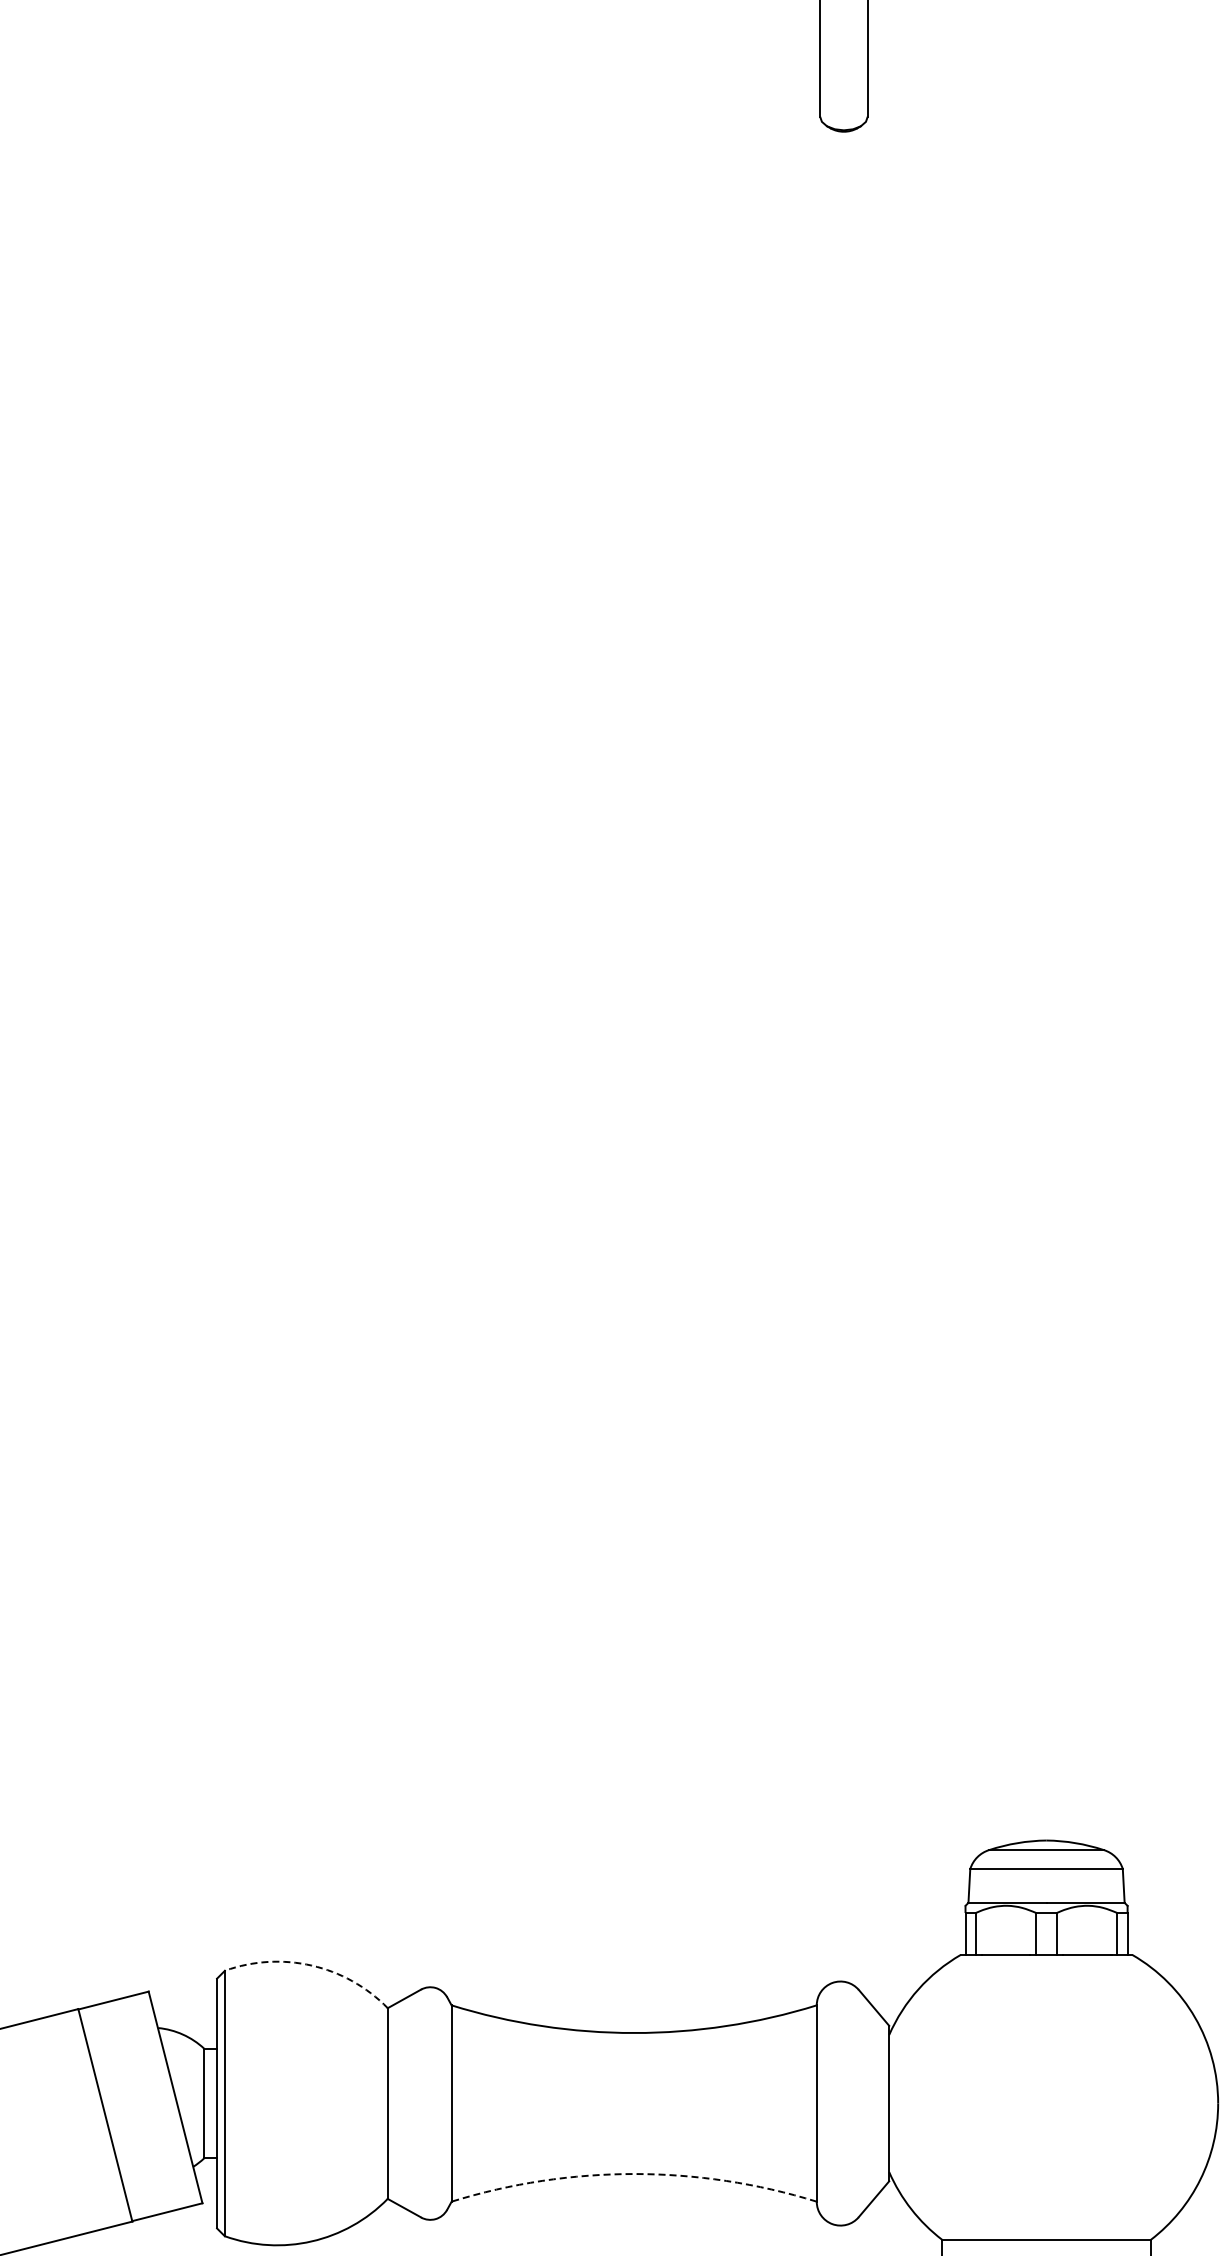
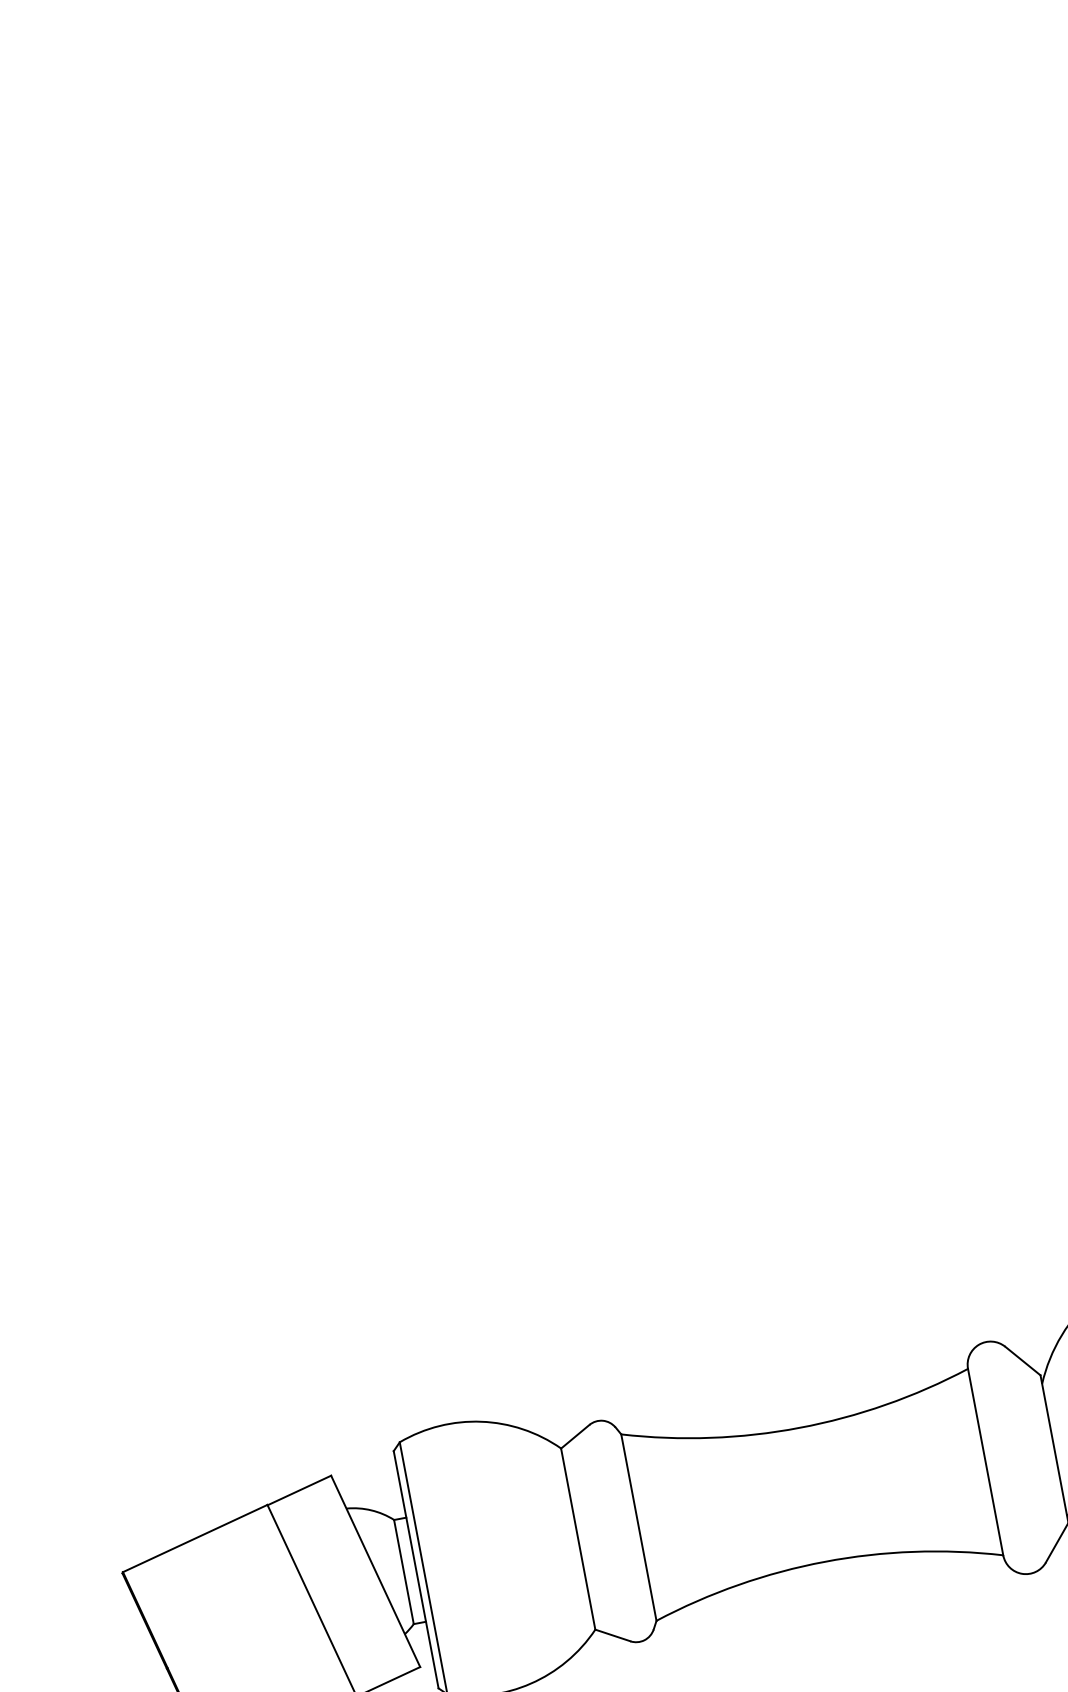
arc: (311, 1965) -> (481, 1421), dashed -> solid
arc: (634, 2174) -> (825, 1562), dashed -> solid

